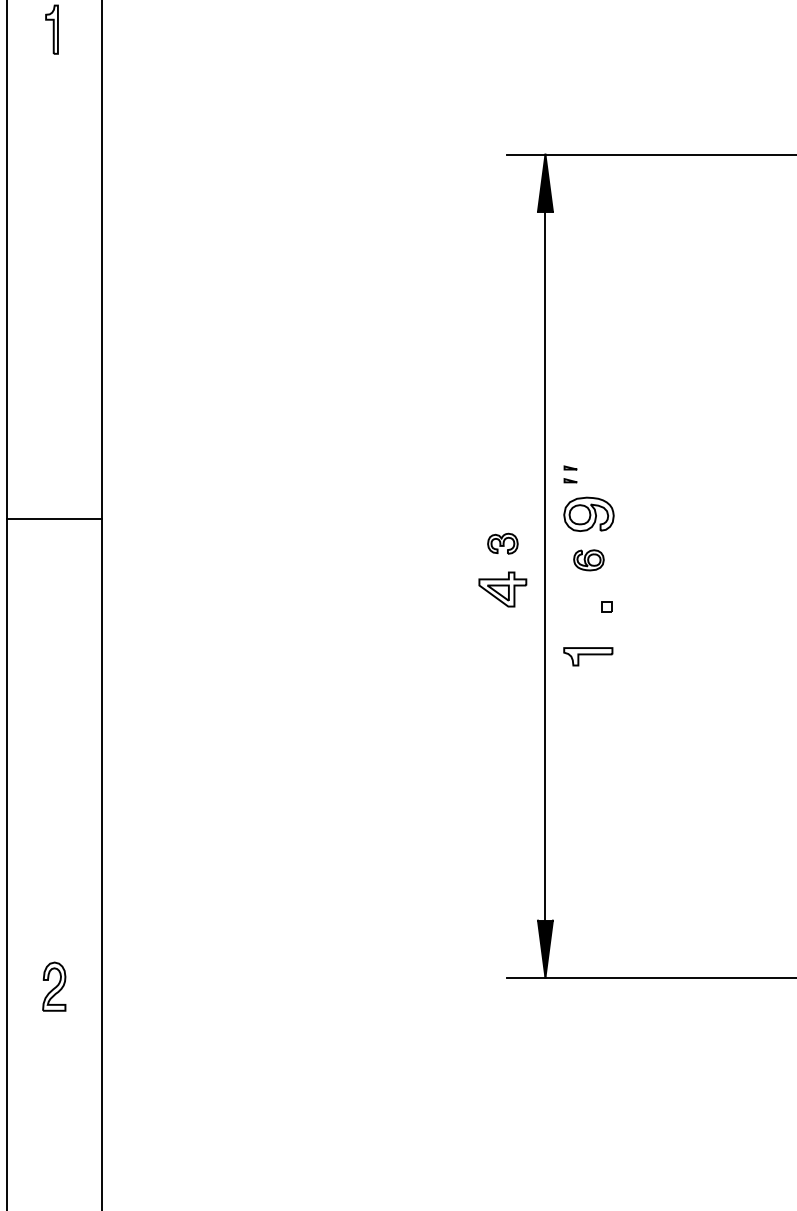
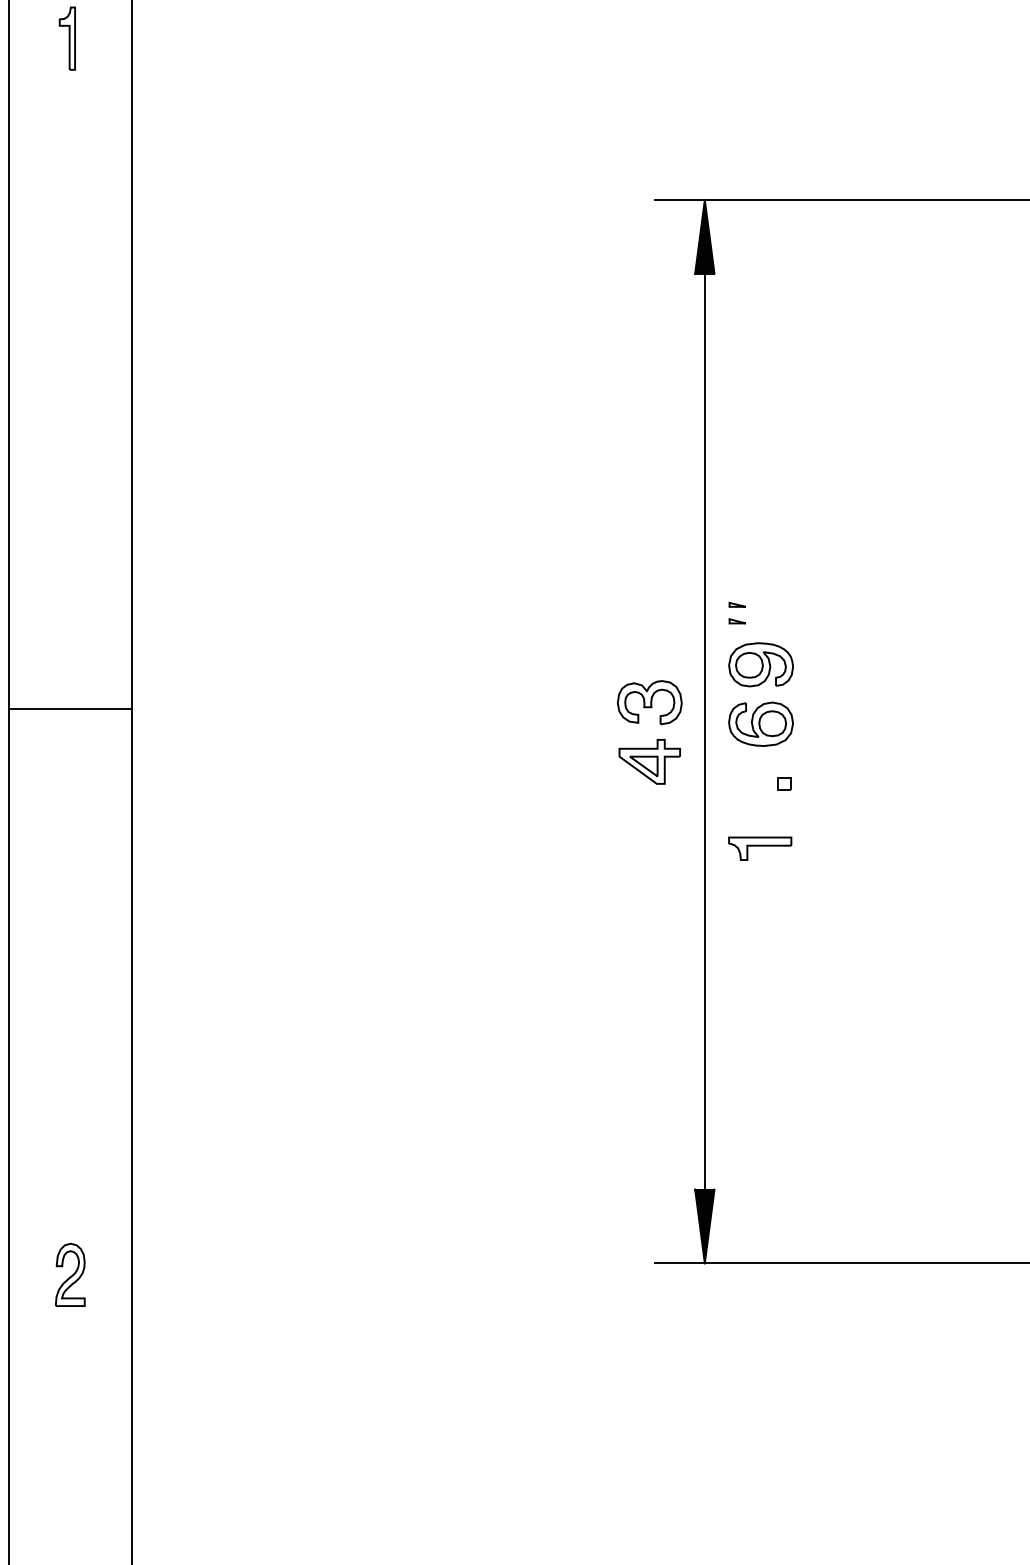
line: (54, 518) -> (70, 708), moved
part: (502, 543) -> (649, 702), size x1.67
part: (588, 559) -> (760, 723), size x1.67

